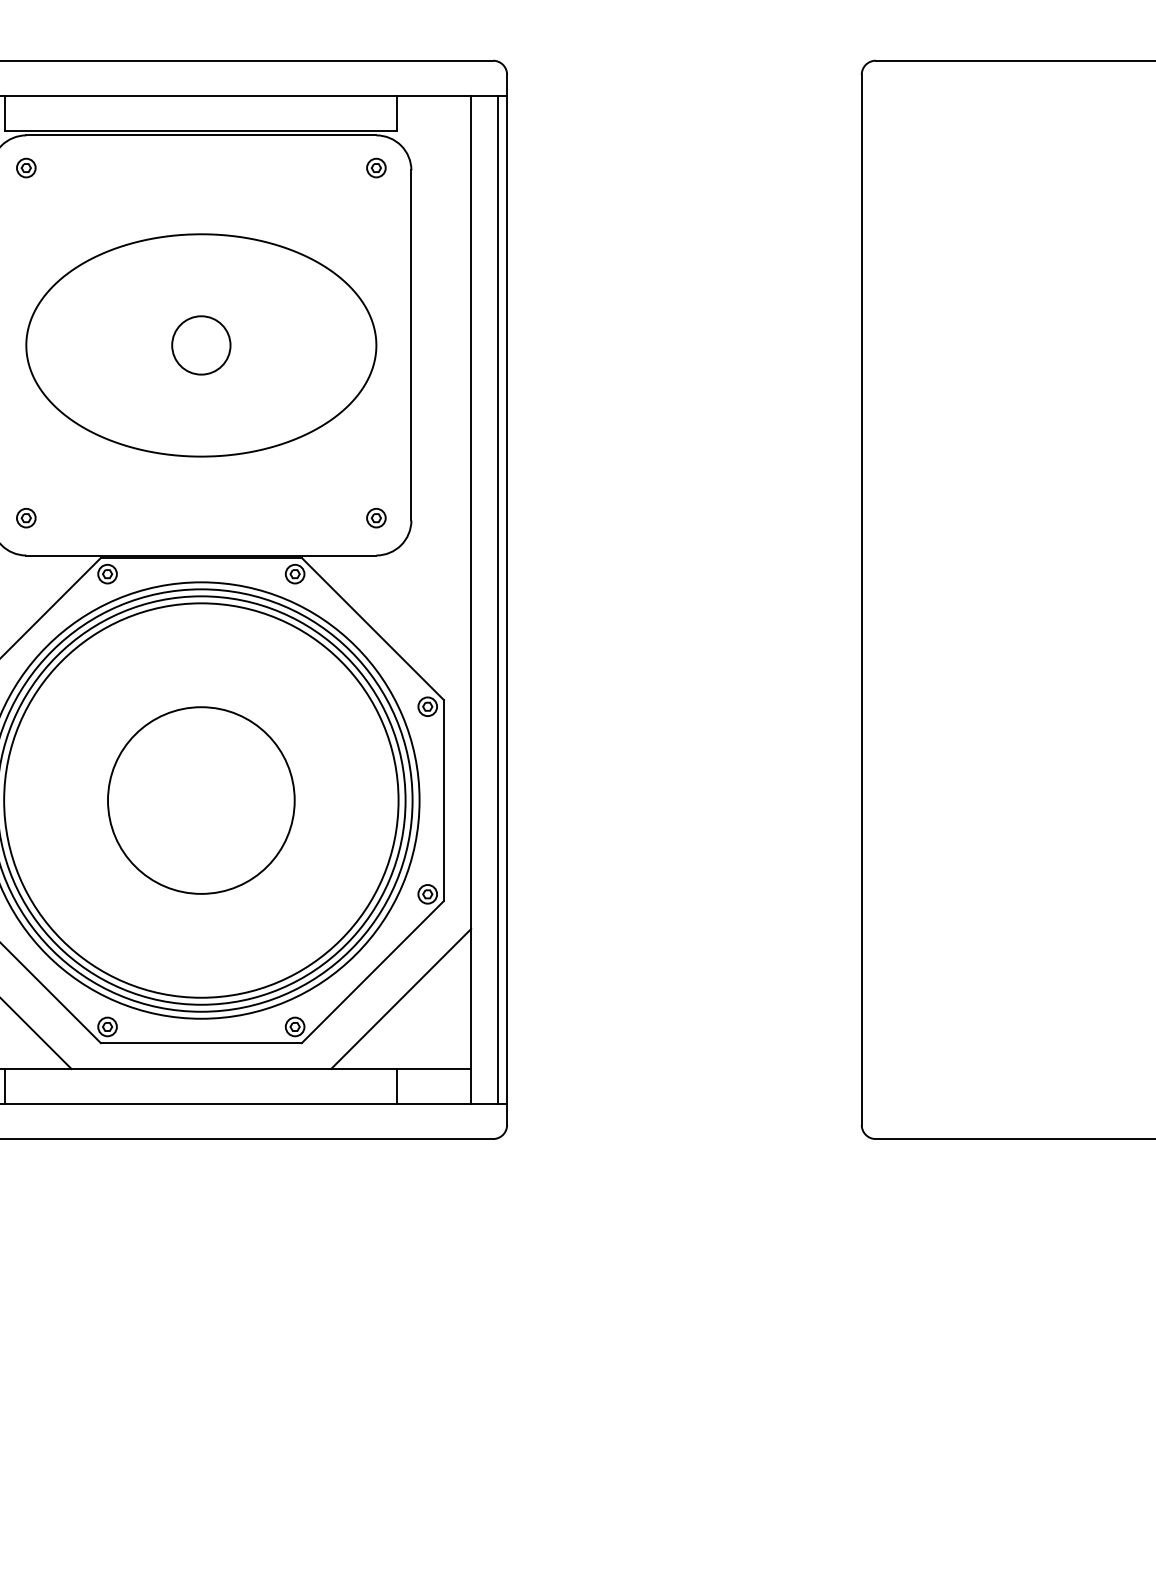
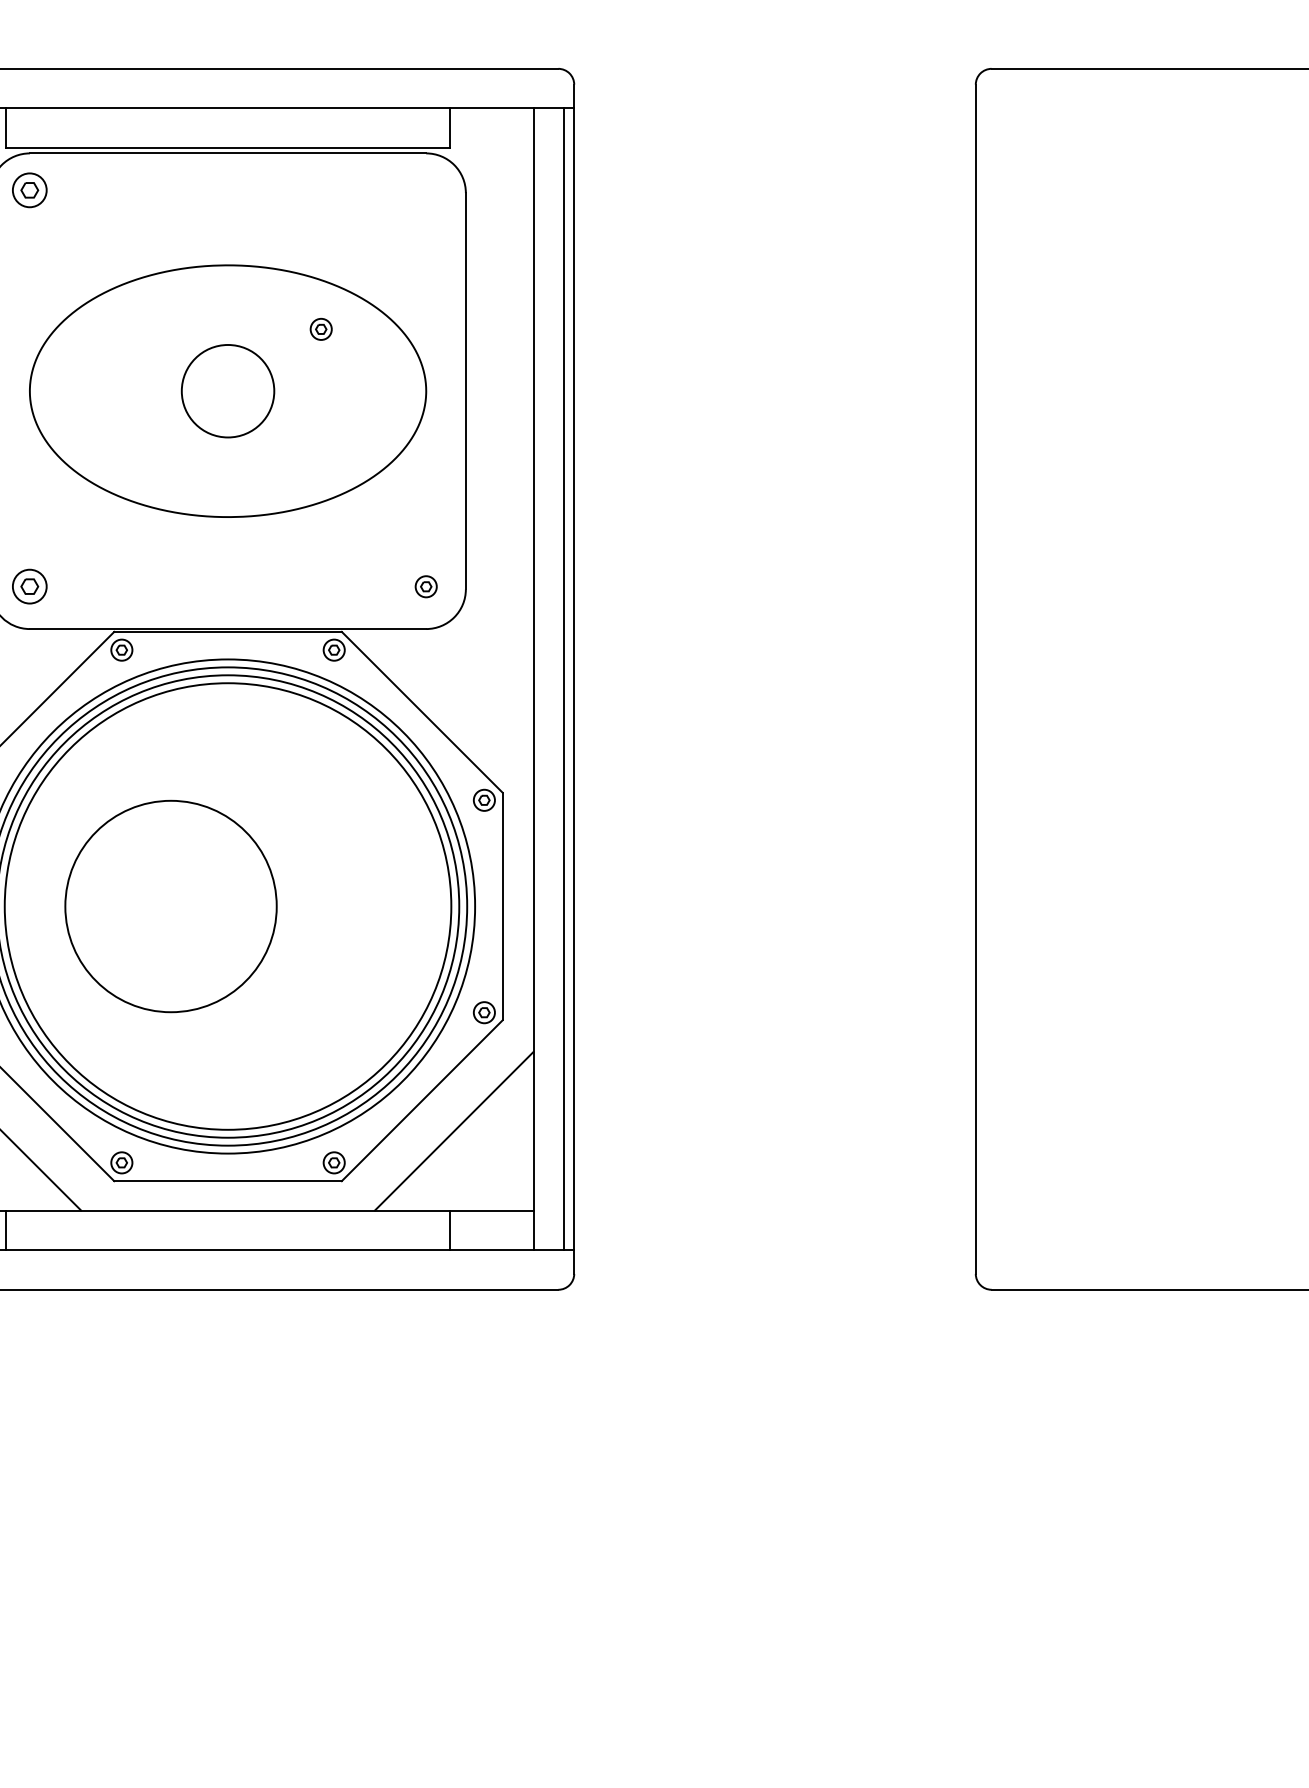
part: (375, 167) -> (320, 328), moved
part: (26, 168) -> (29, 190), size x1.6
circle: (201, 345) -> (228, 391), size x1.4
part: (26, 517) -> (29, 586), size x1.6
circle: (200, 800) -> (170, 906), moved

